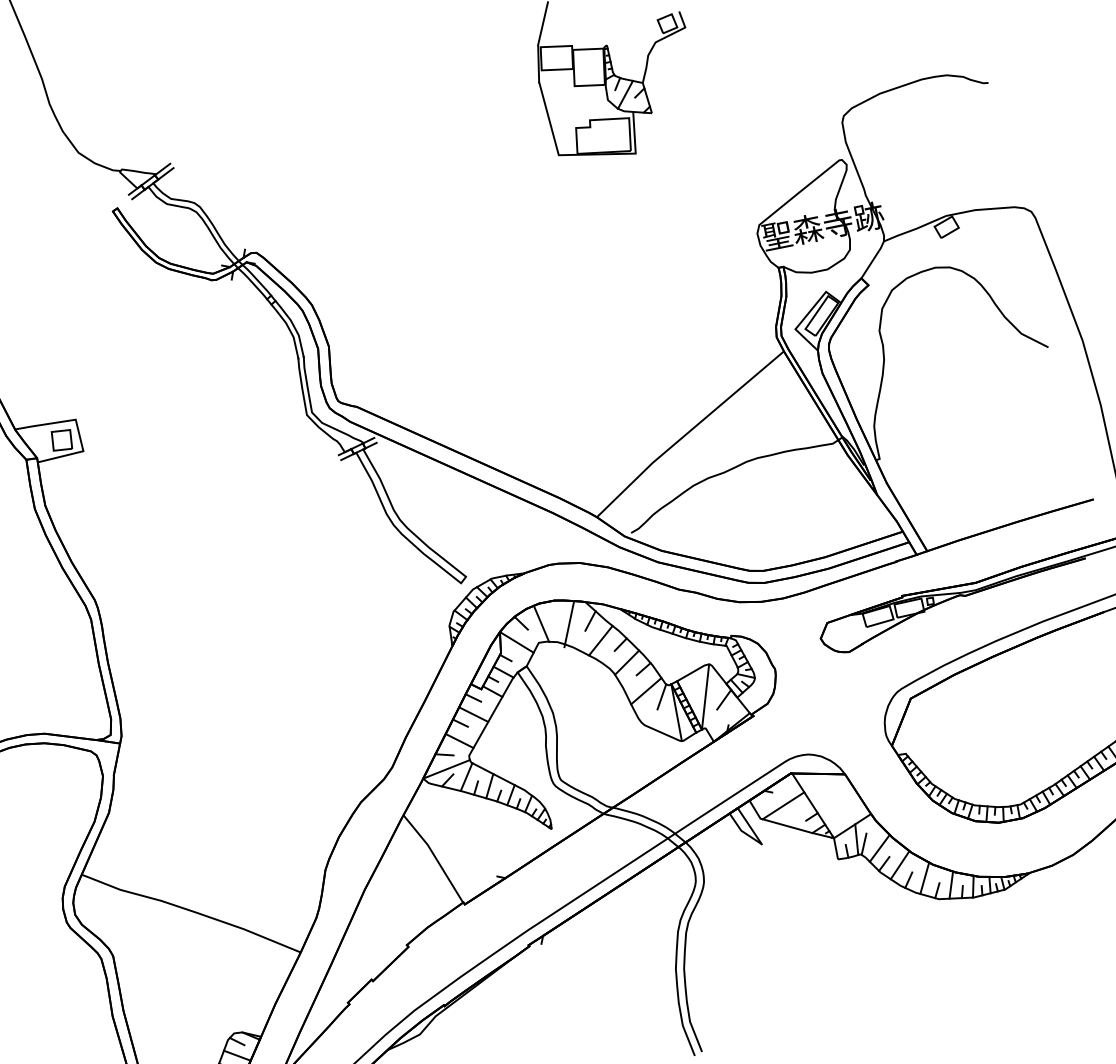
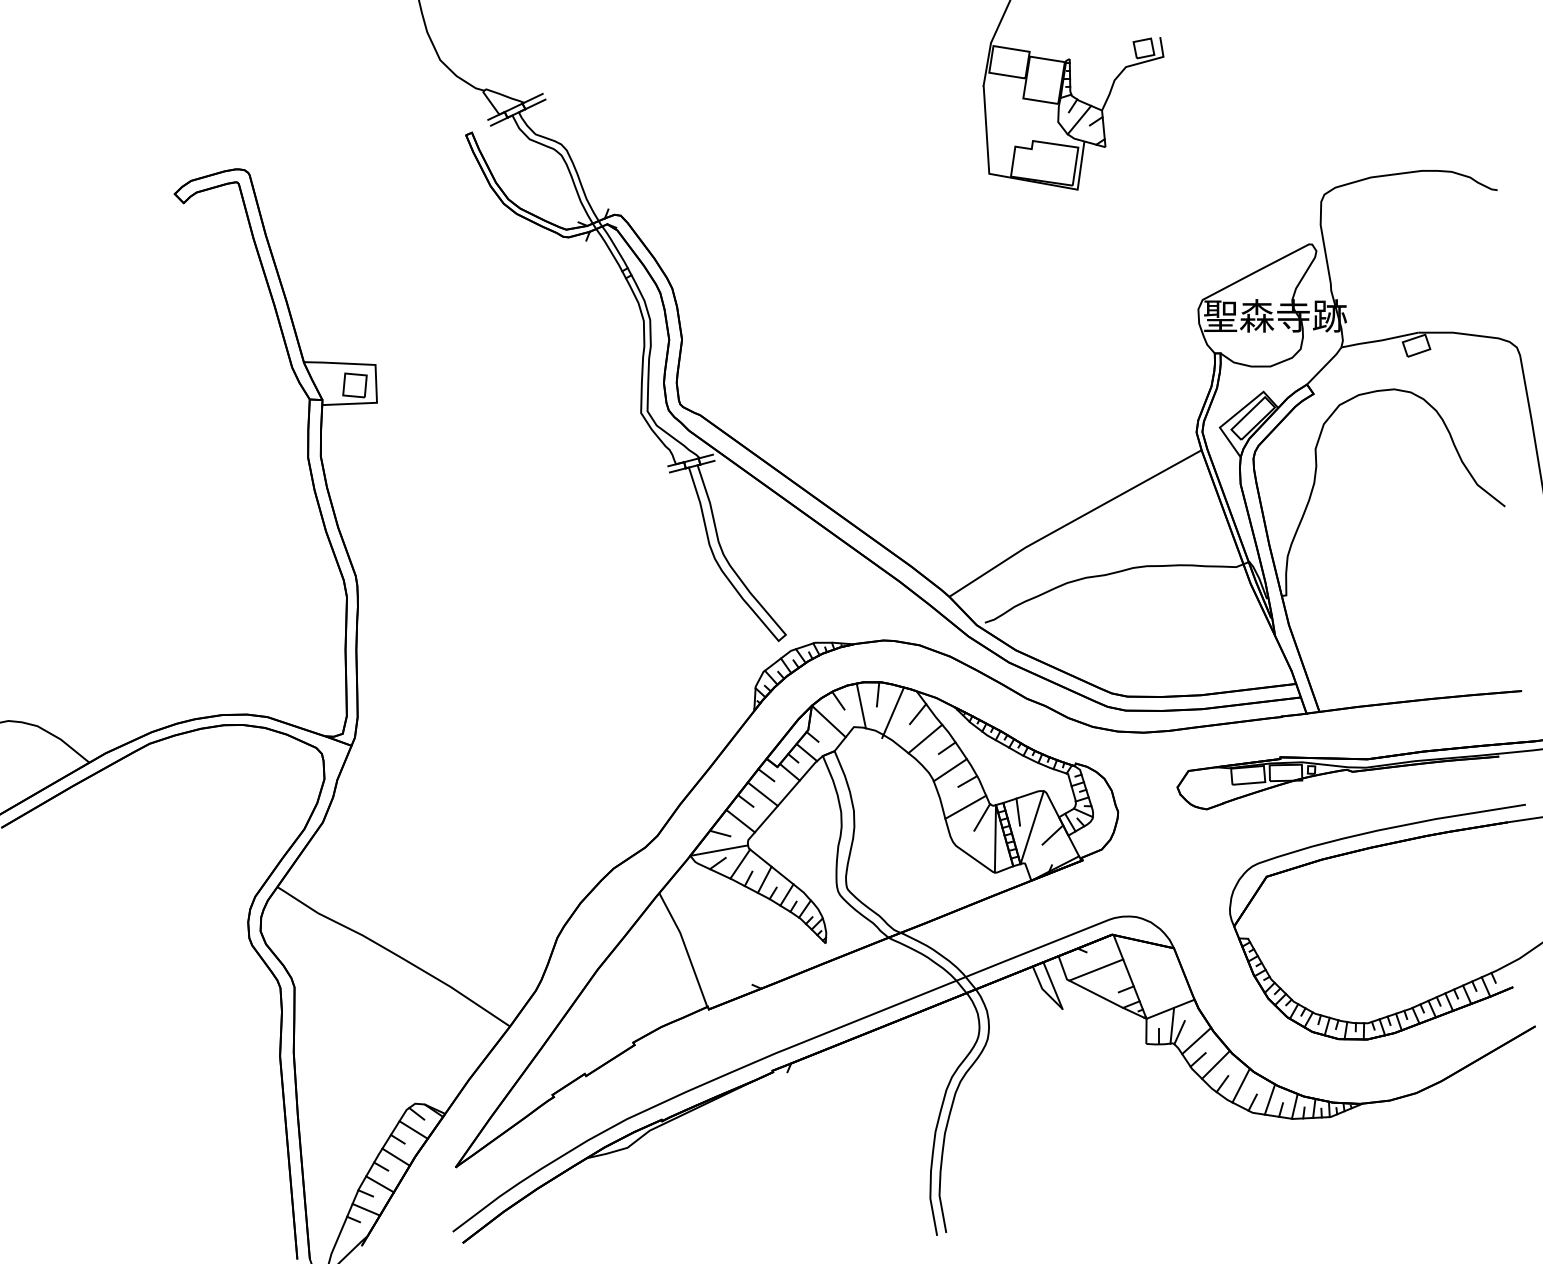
line: (553, 611) -> (877, 694), added
line: (691, 685) -> (1018, 811), added

